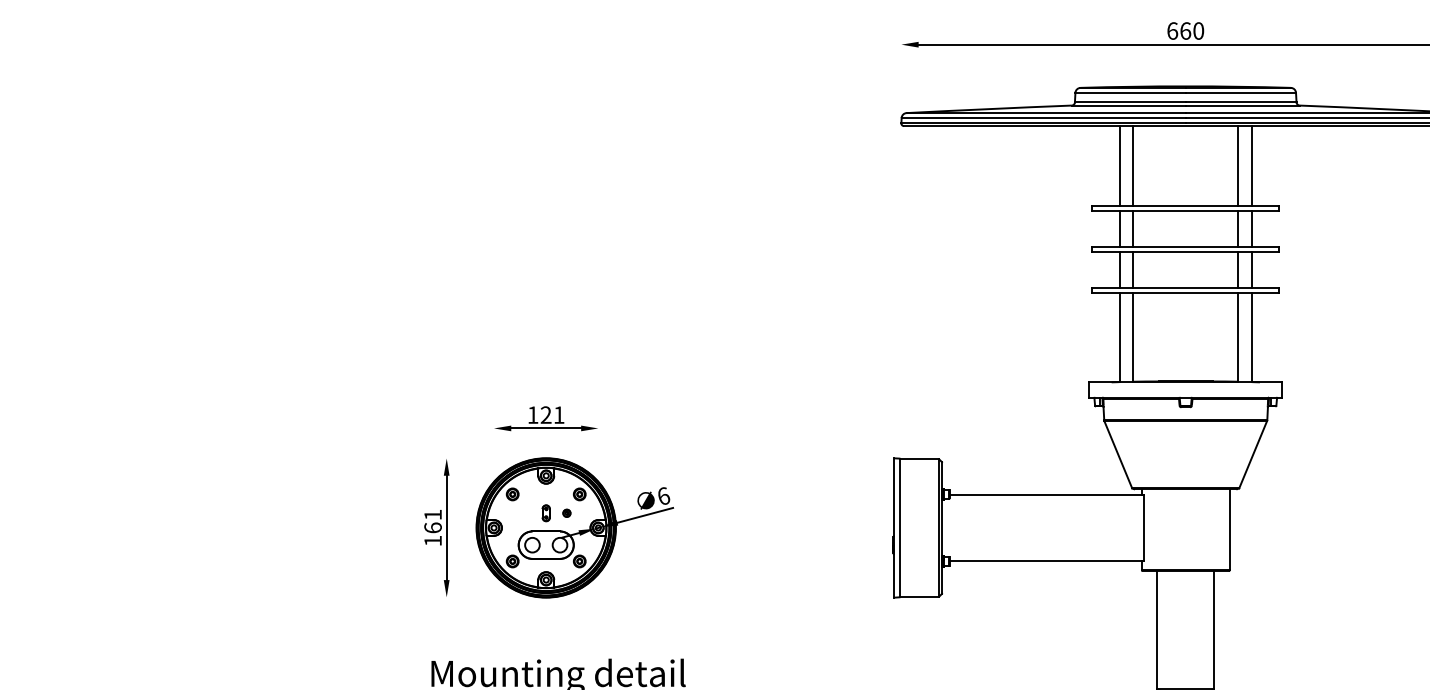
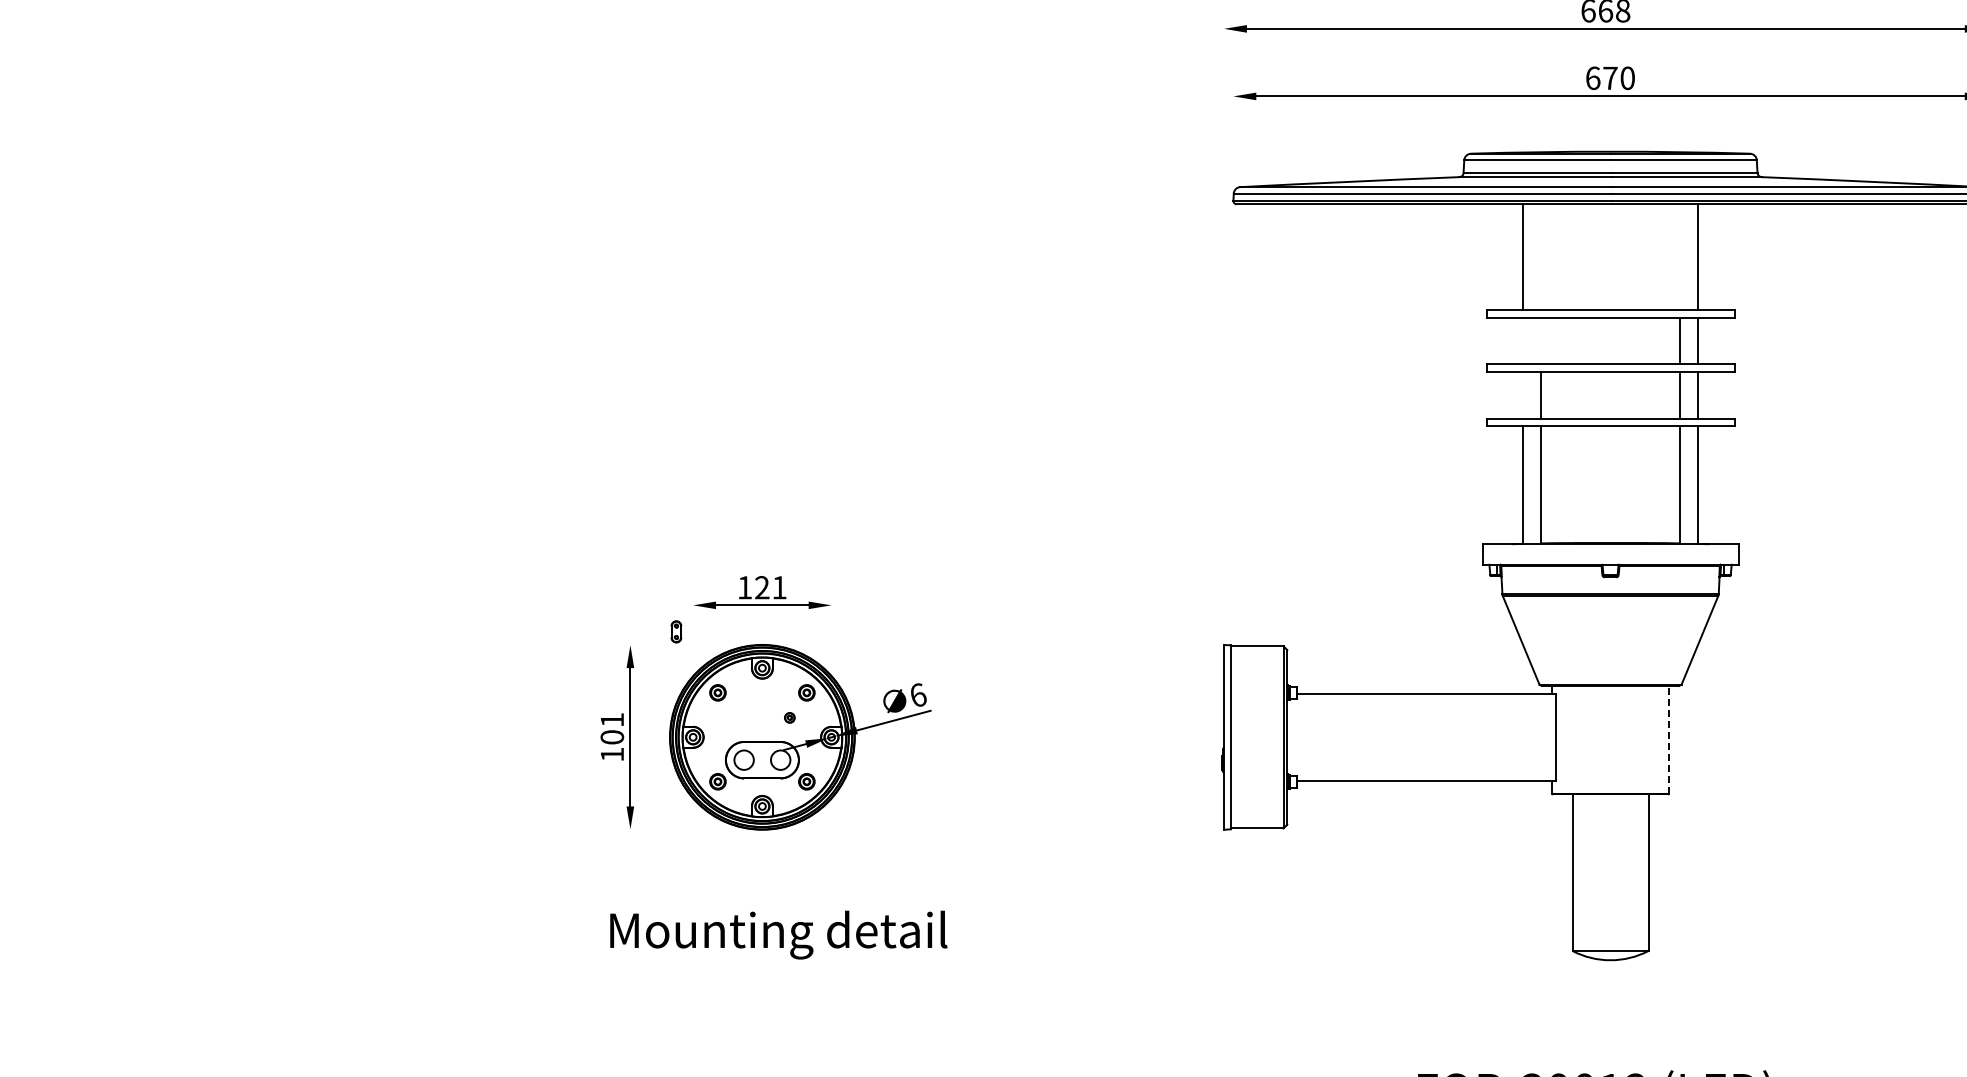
text: (1185, 31) -> (1610, 78), 660 -> 670
line: (1132, 166) -> (1540, 257), removed
line: (1238, 166) -> (1680, 257), removed
line: (1119, 228) -> (1522, 340), removed
line: (1132, 228) -> (1540, 340), removed
line: (1119, 269) -> (1522, 394), removed
part: (546, 512) -> (676, 631), moved
text: (433, 528) -> (612, 737), 161 -> 101
line: (1229, 529) -> (1668, 739), solid -> dashed

